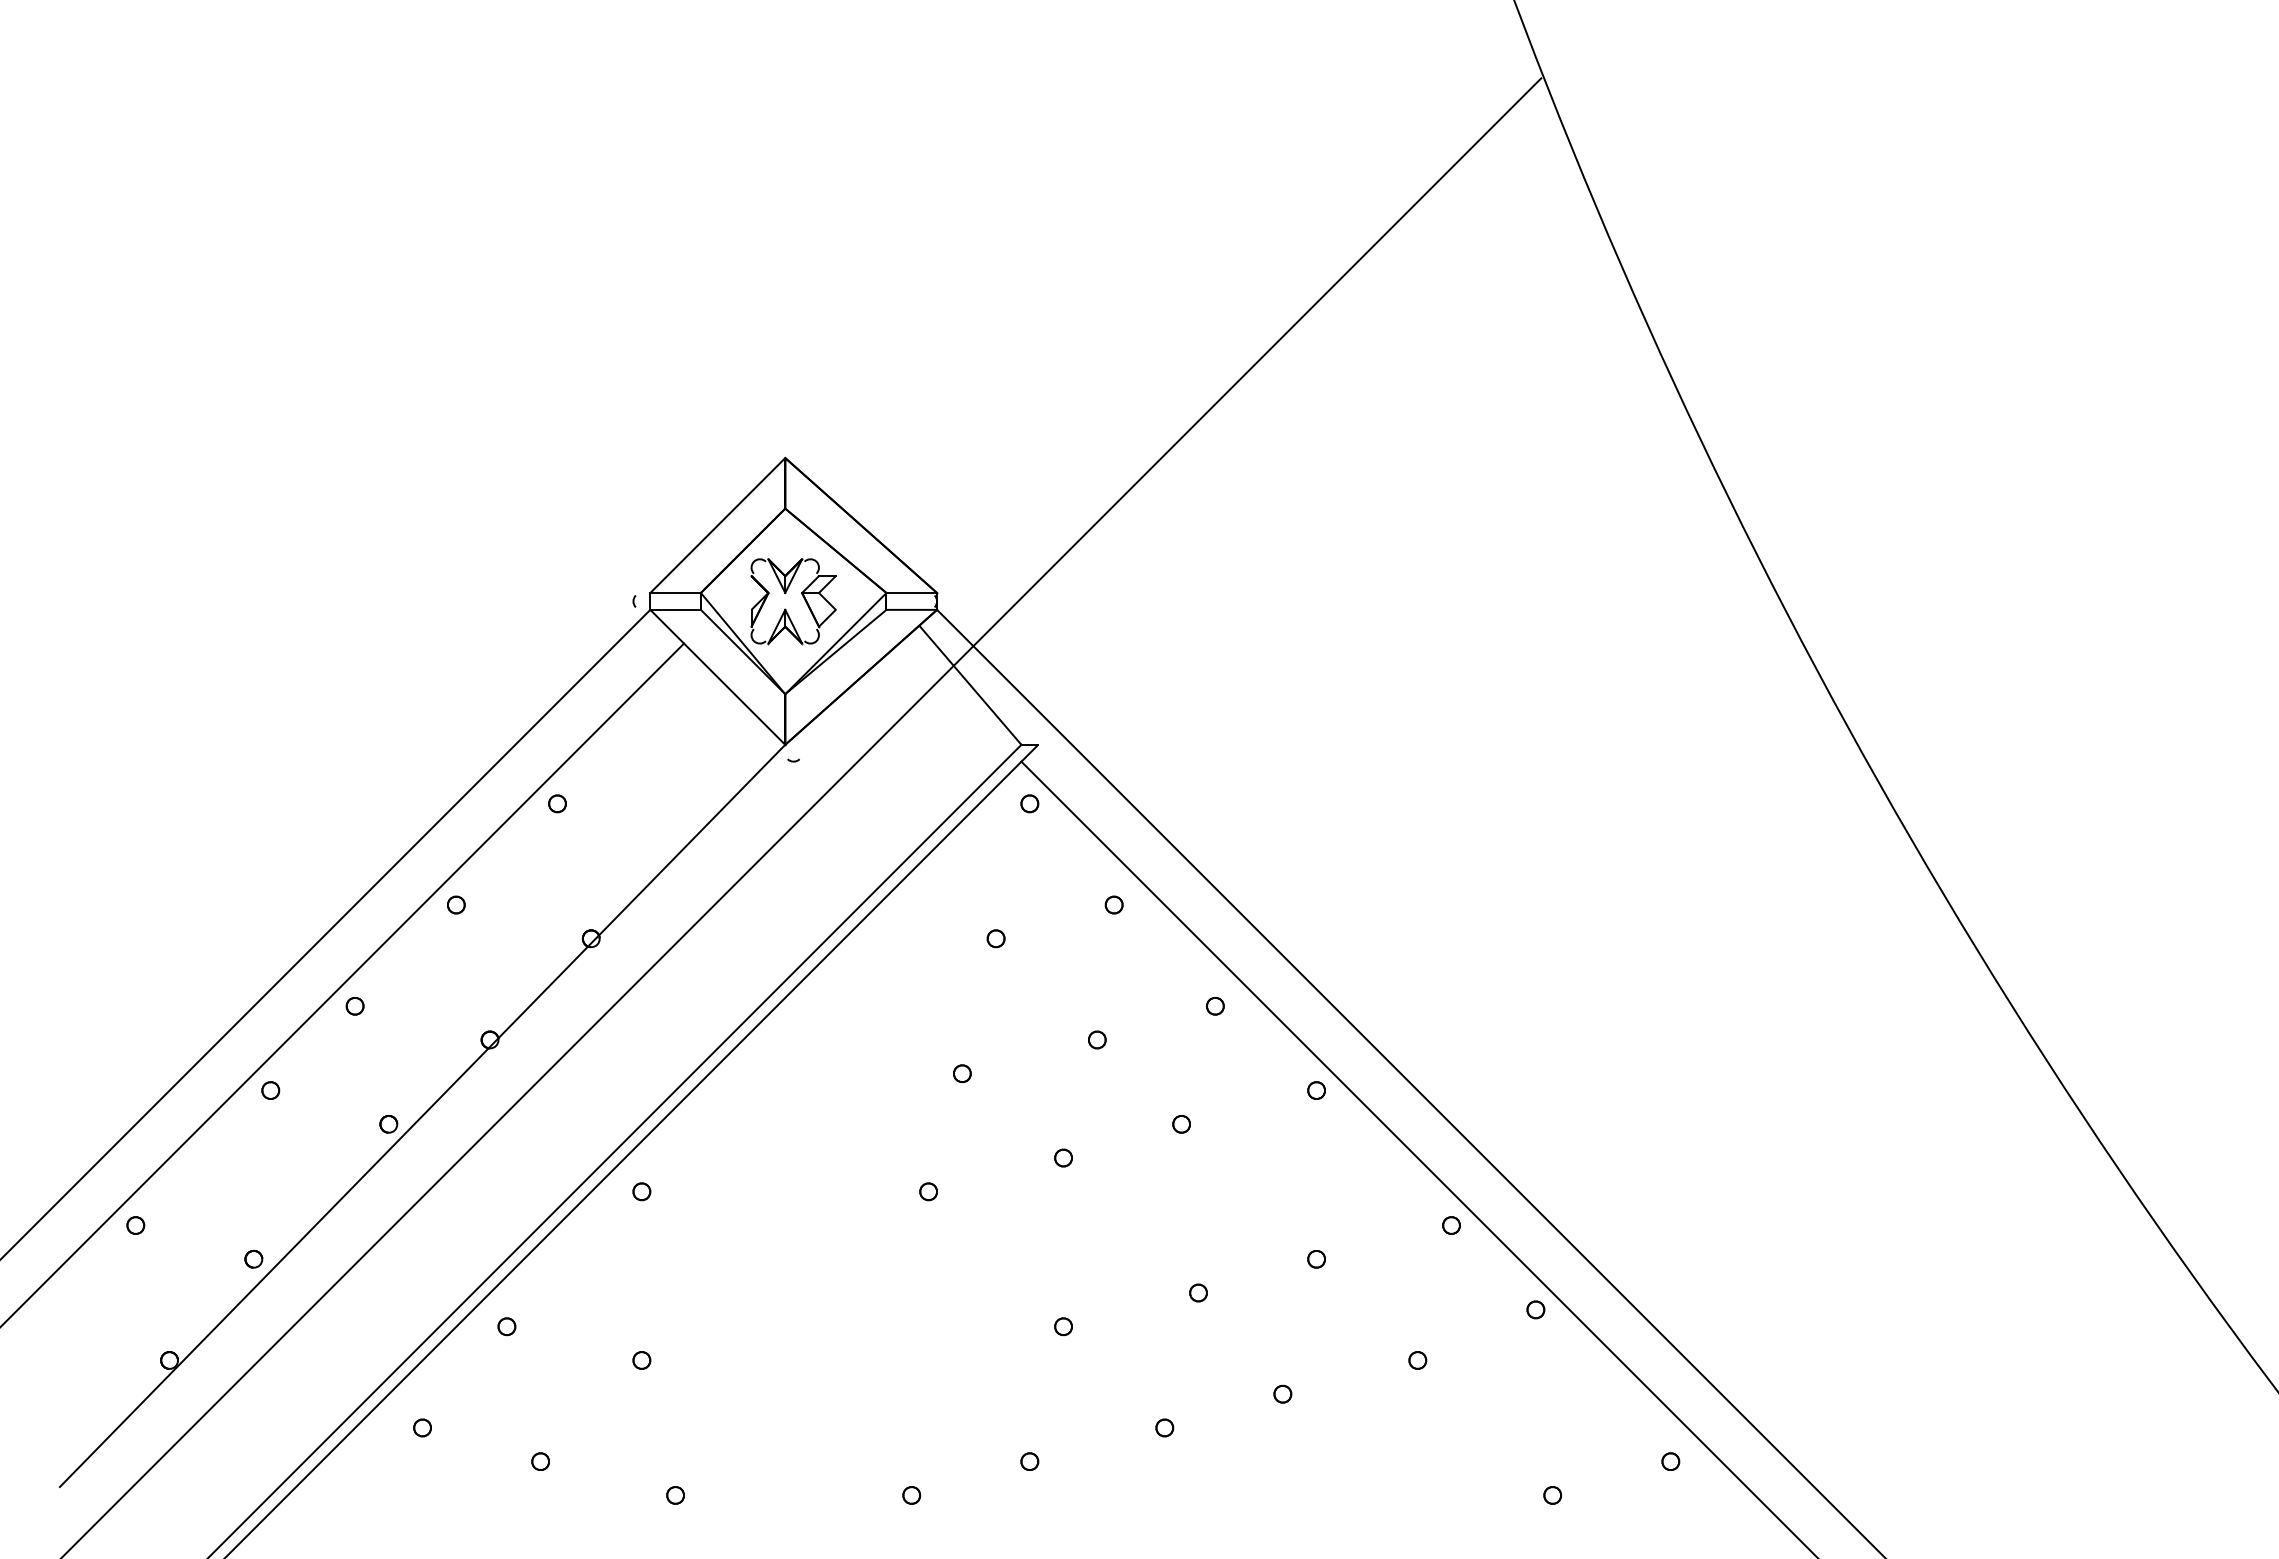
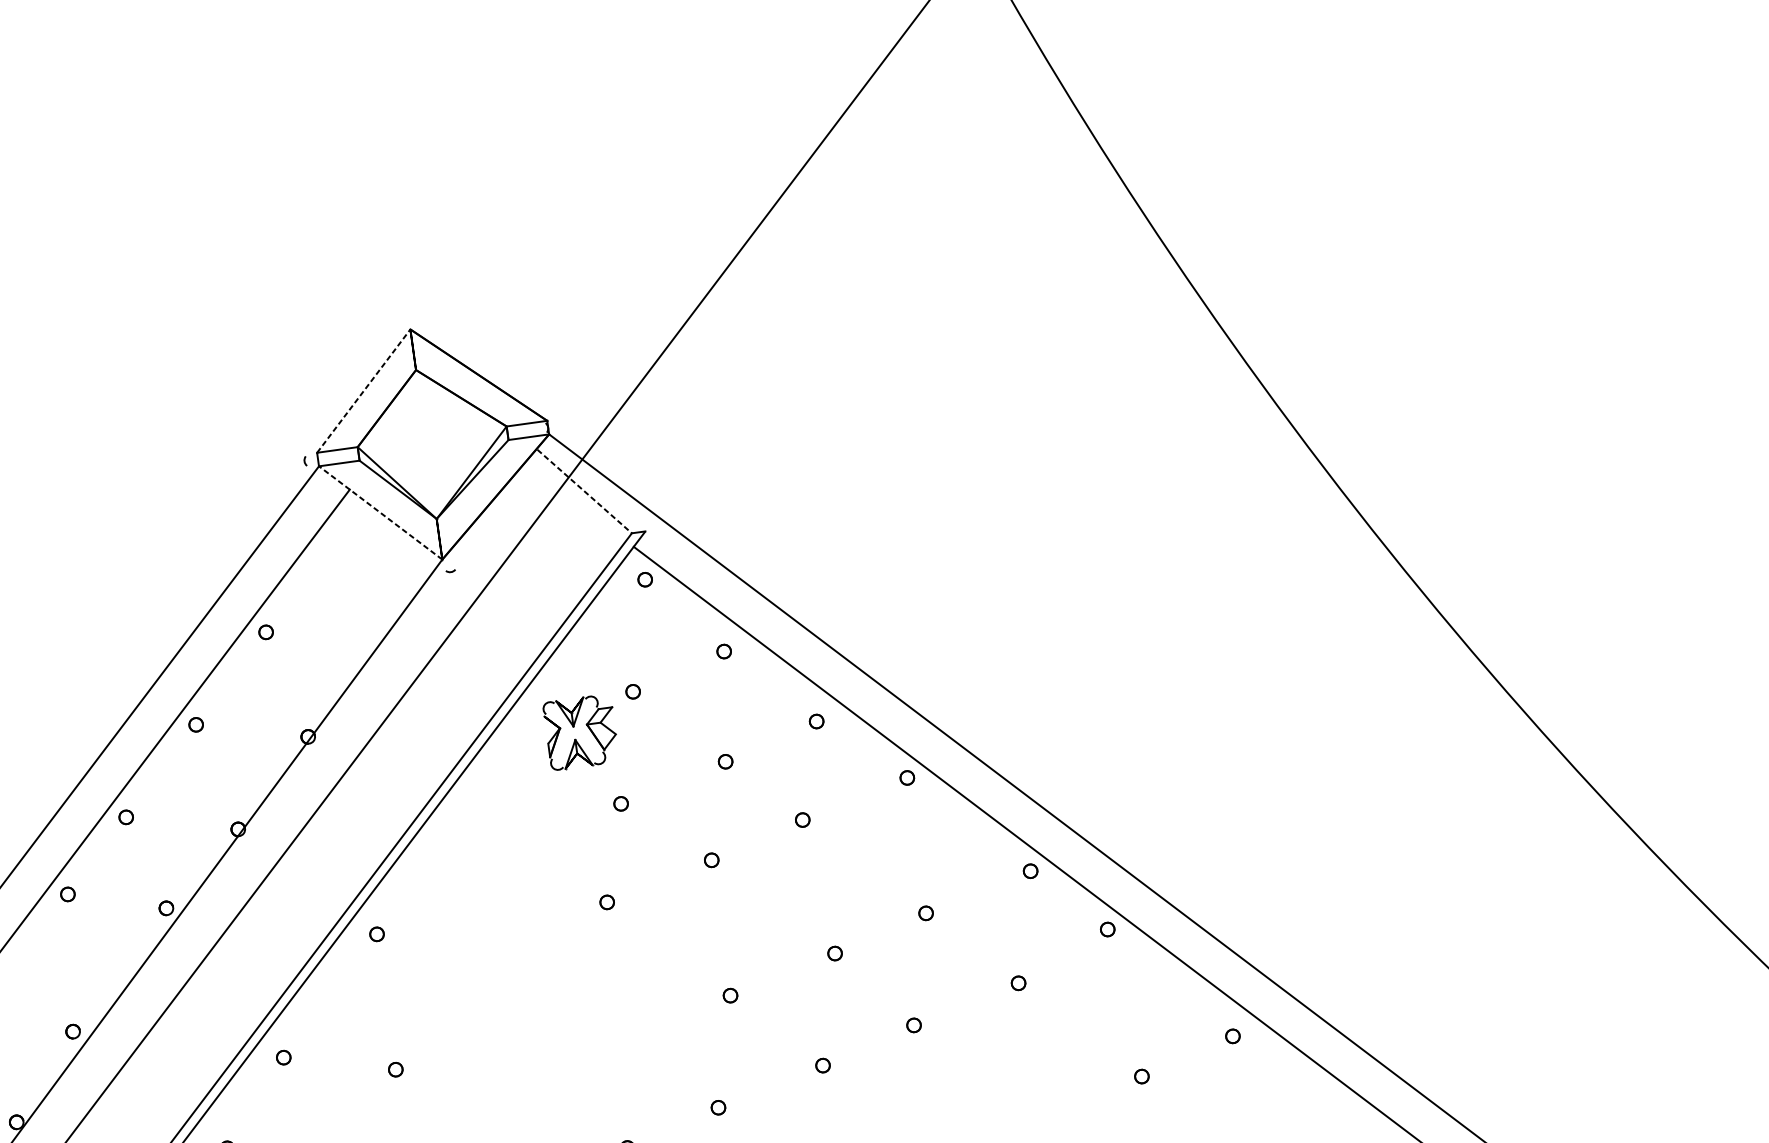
line: (718, 525) -> (364, 391), solid -> dashed
part: (802, 596) -> (587, 727), moved
line: (717, 676) -> (380, 512), solid -> dashed
line: (970, 685) -> (584, 491), solid -> dashed

